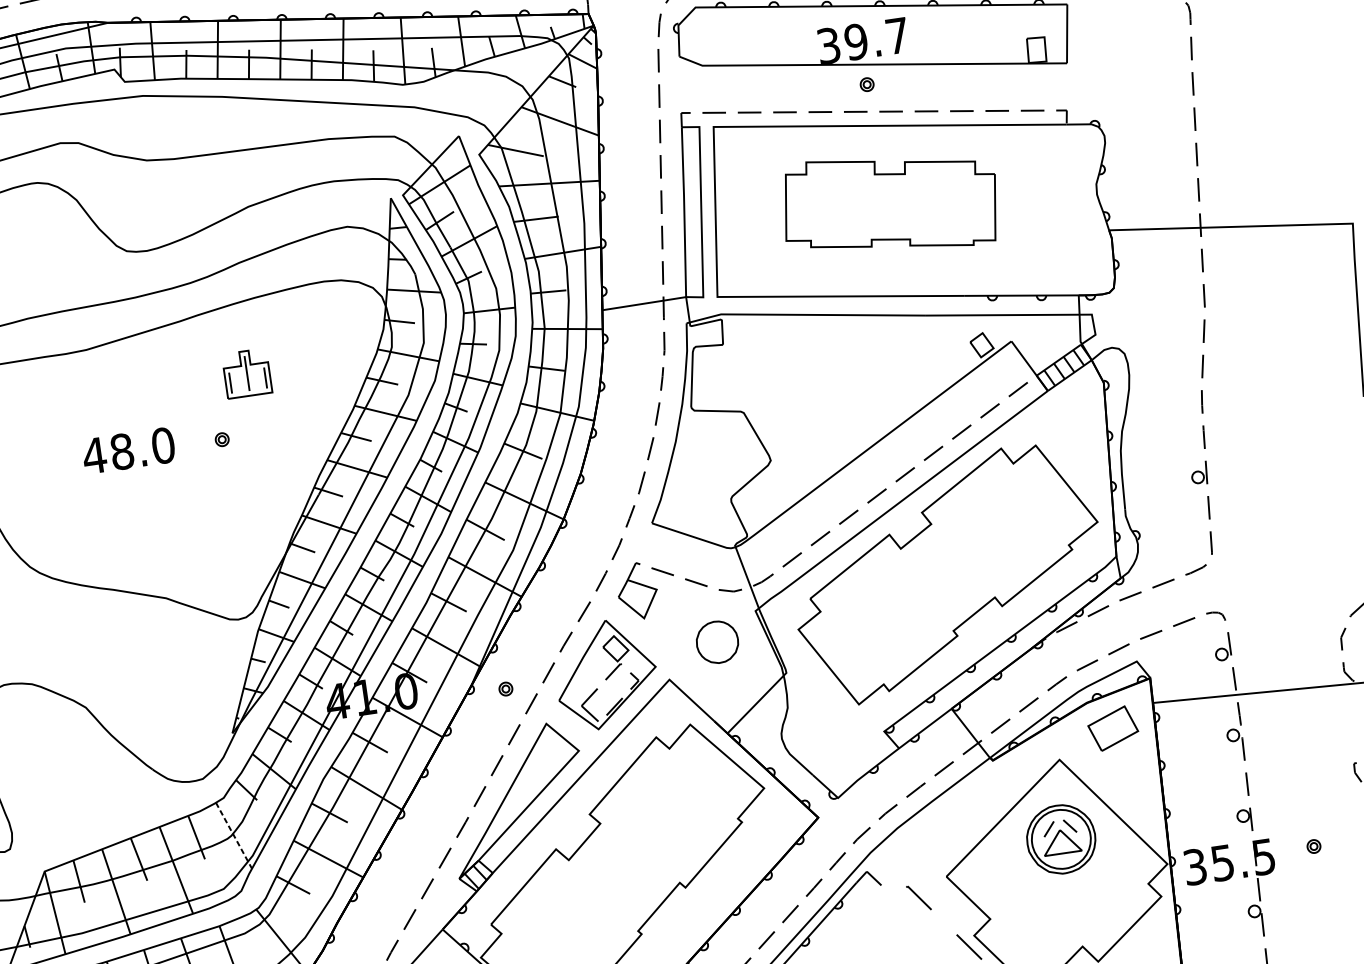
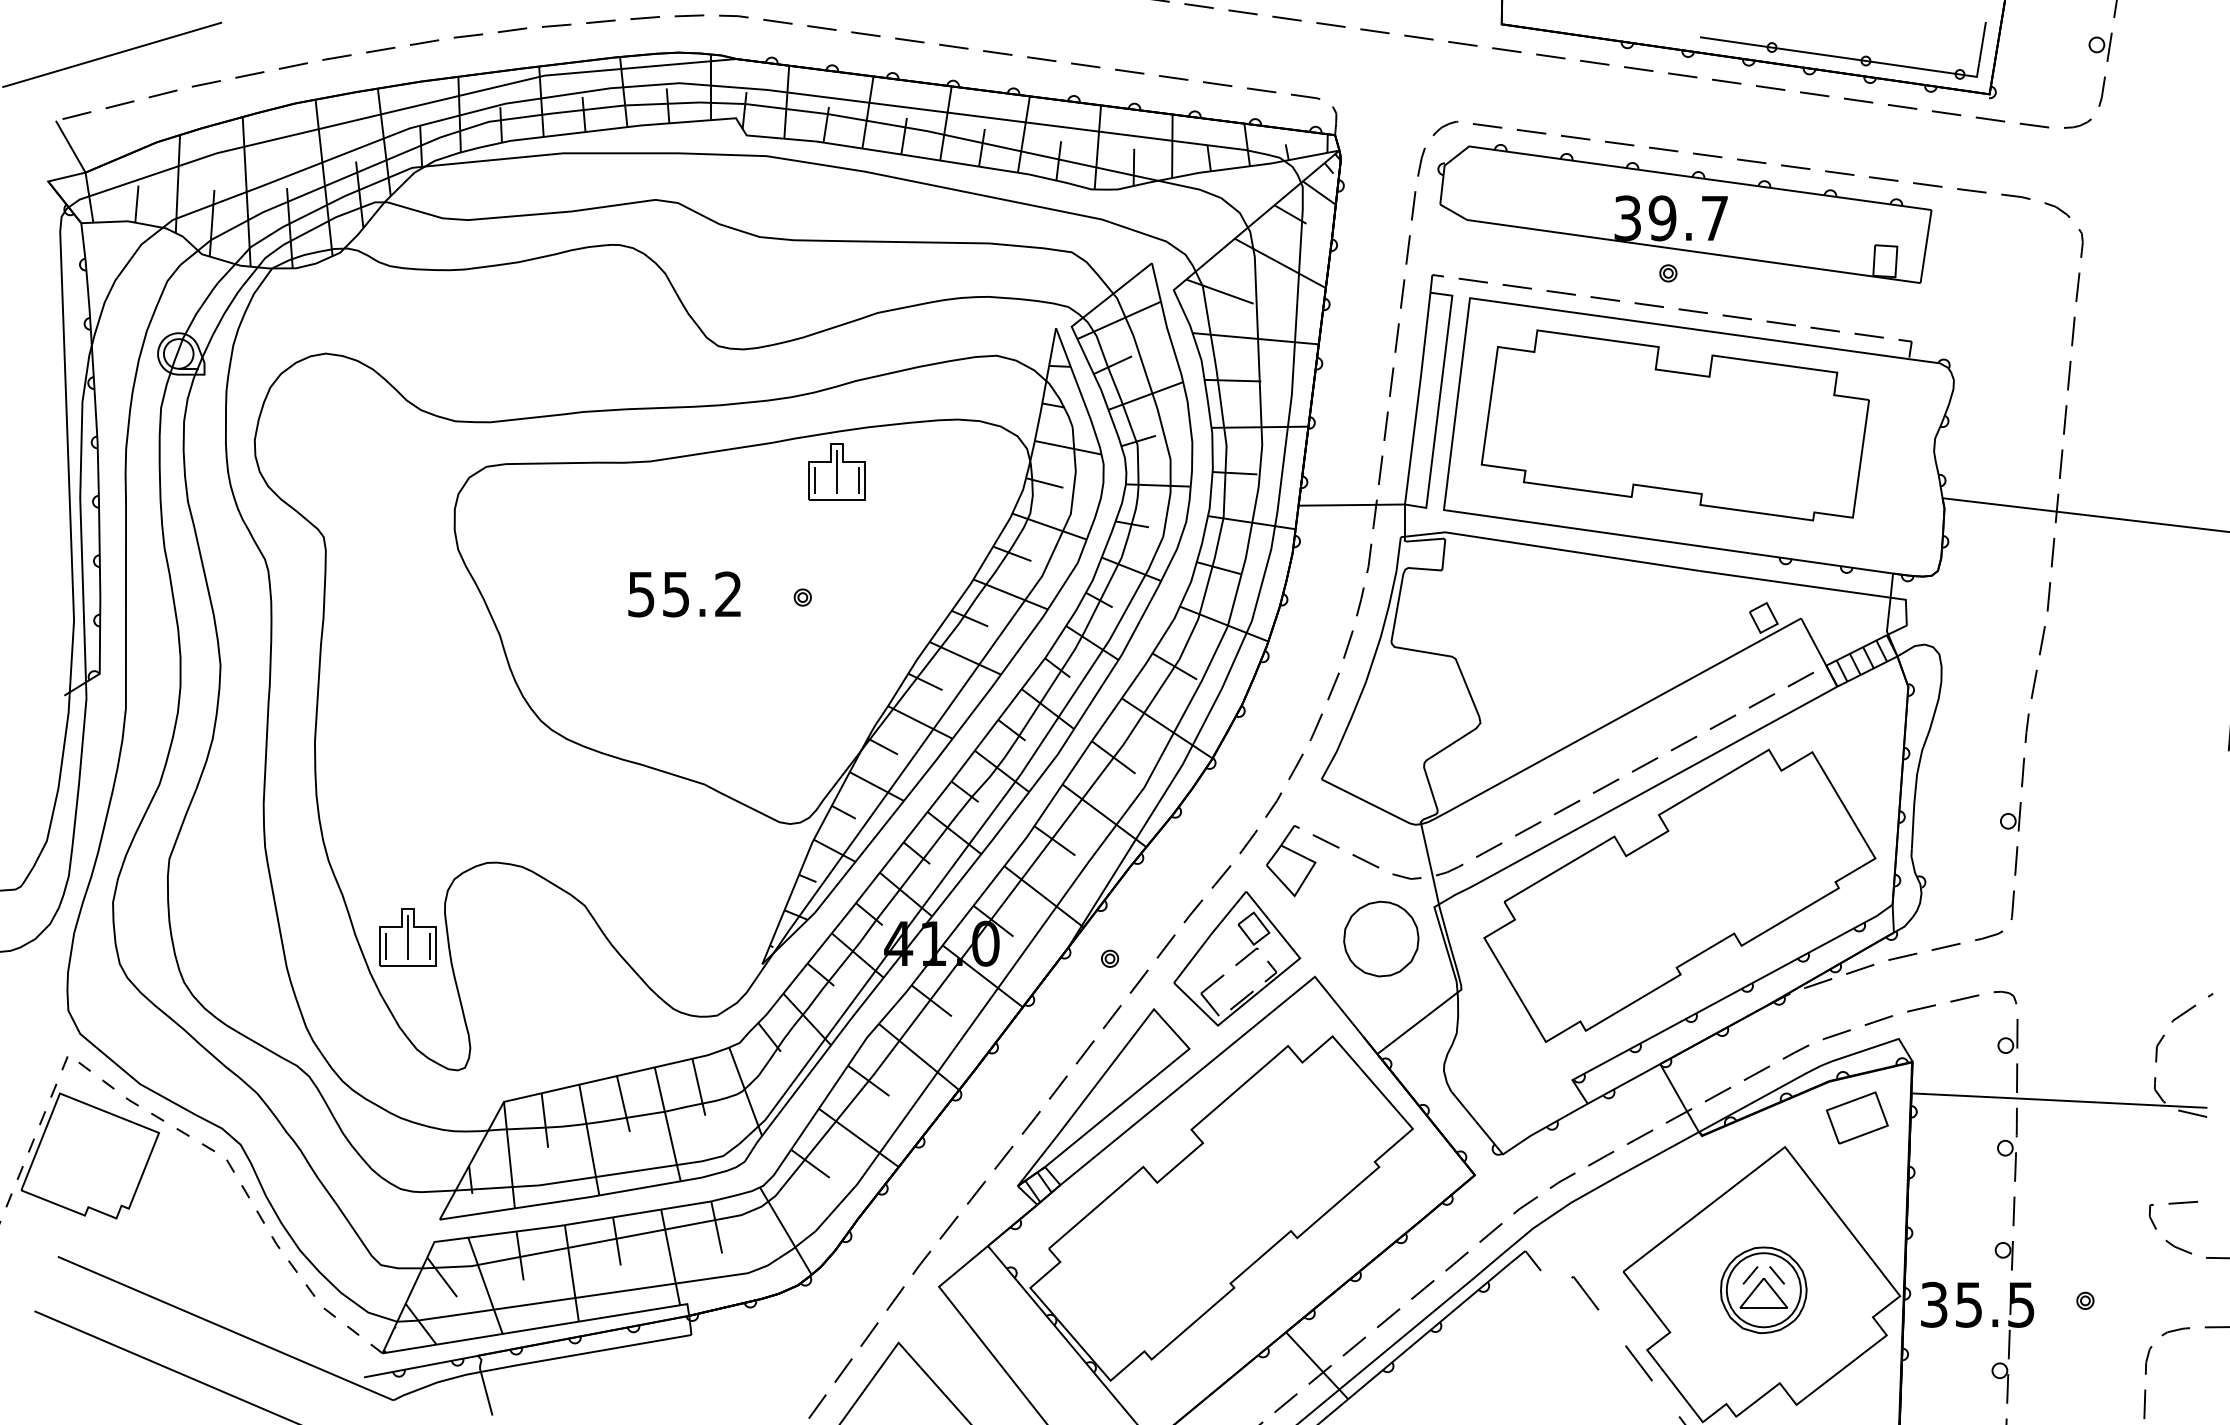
part: (889, 203) -> (1674, 425), size x1.43
part: (246, 373) -> (836, 471), moved
text: (128, 450) -> (684, 594), 48.0 -> 55.2
part: (717, 641) -> (1381, 938), size x1.43
line: (233, 836) -> (745, 1092), dashed -> solid
part: (1060, 838) -> (1763, 1289), moved

